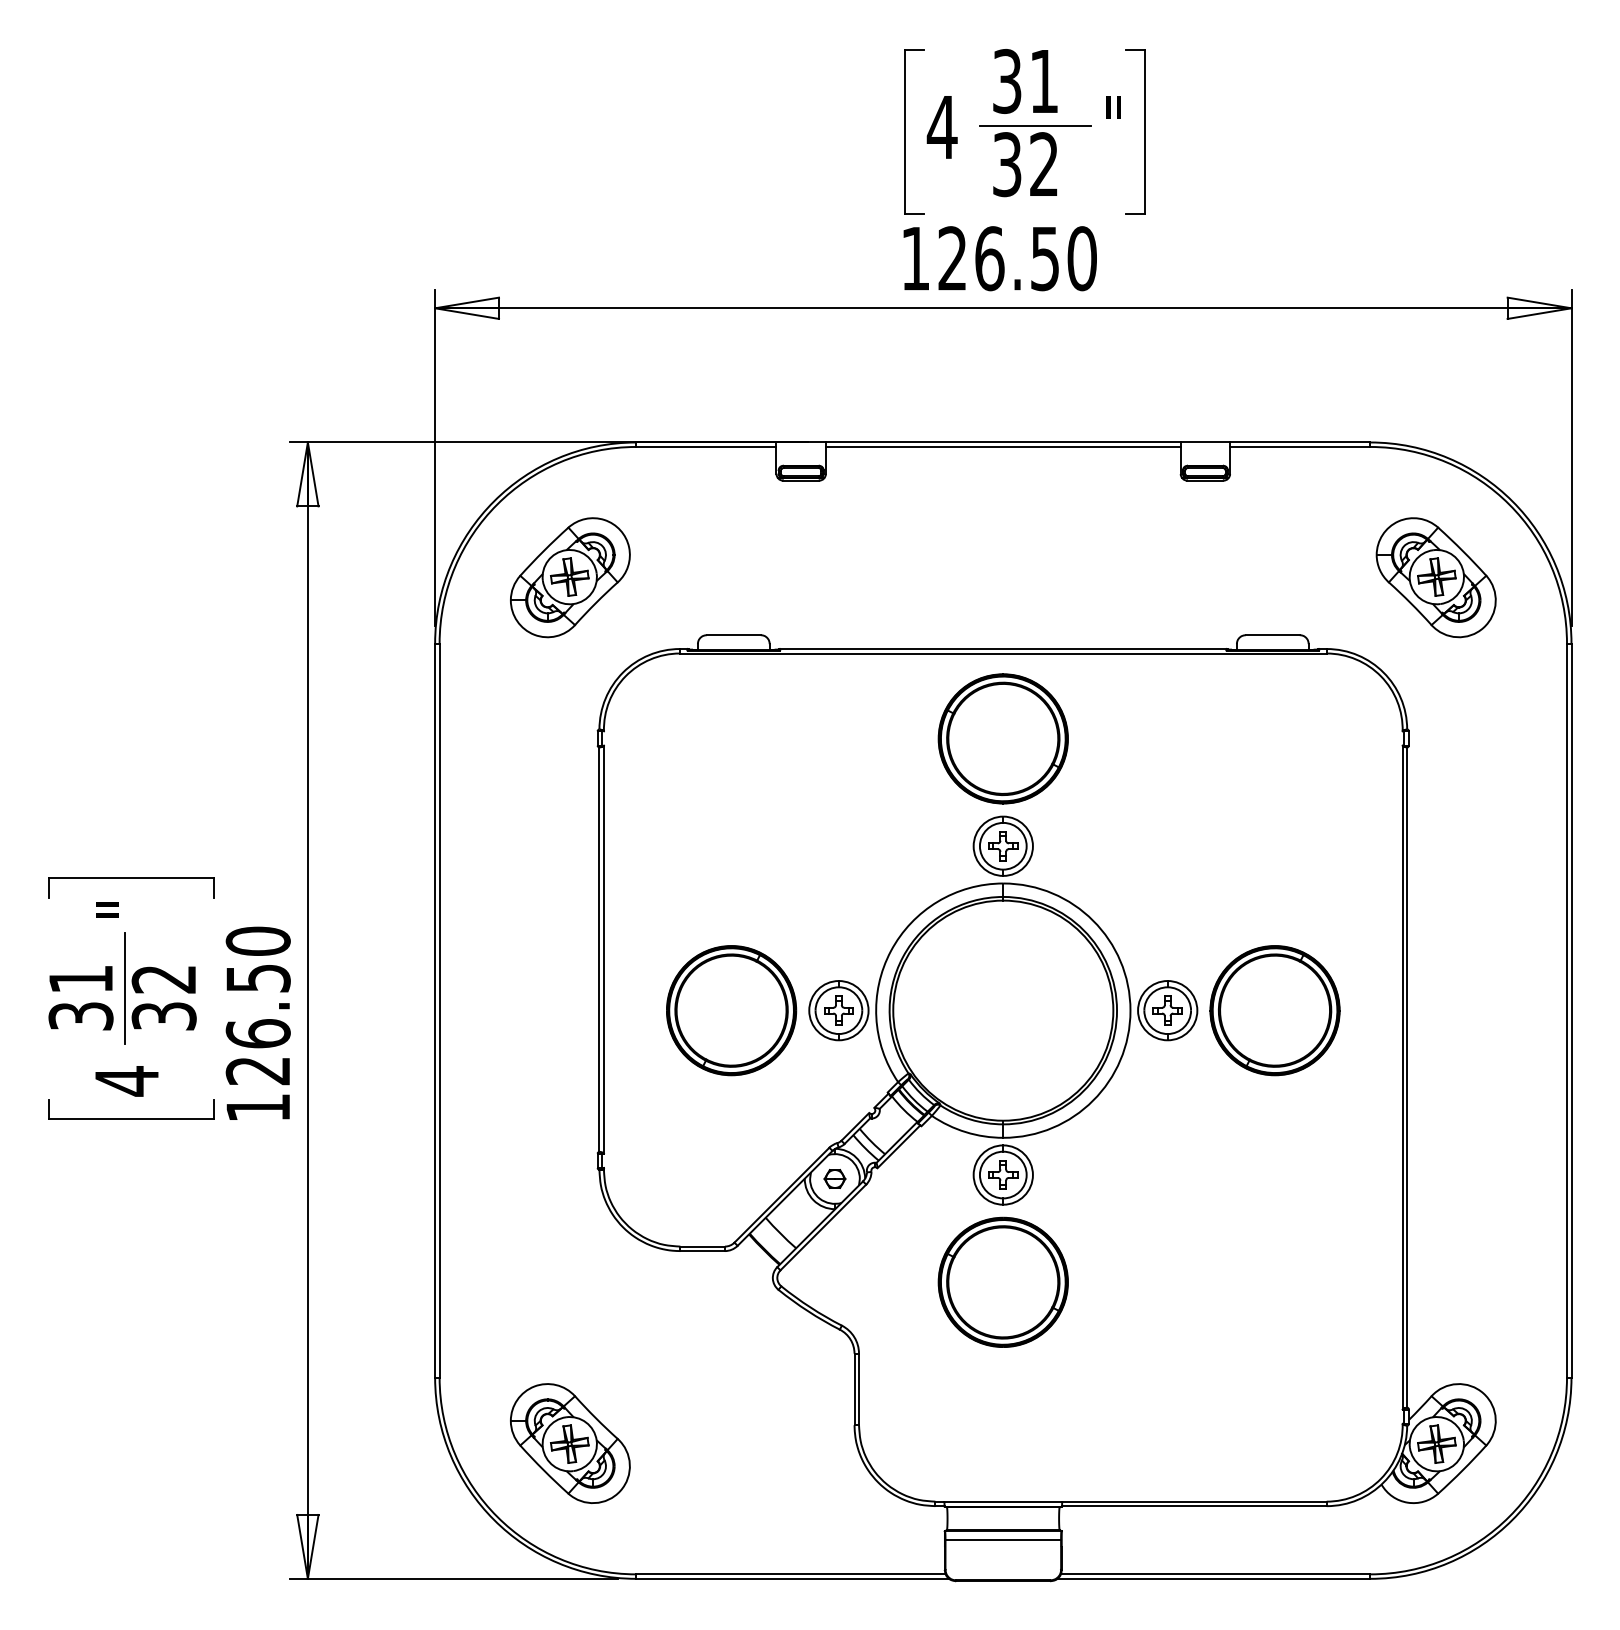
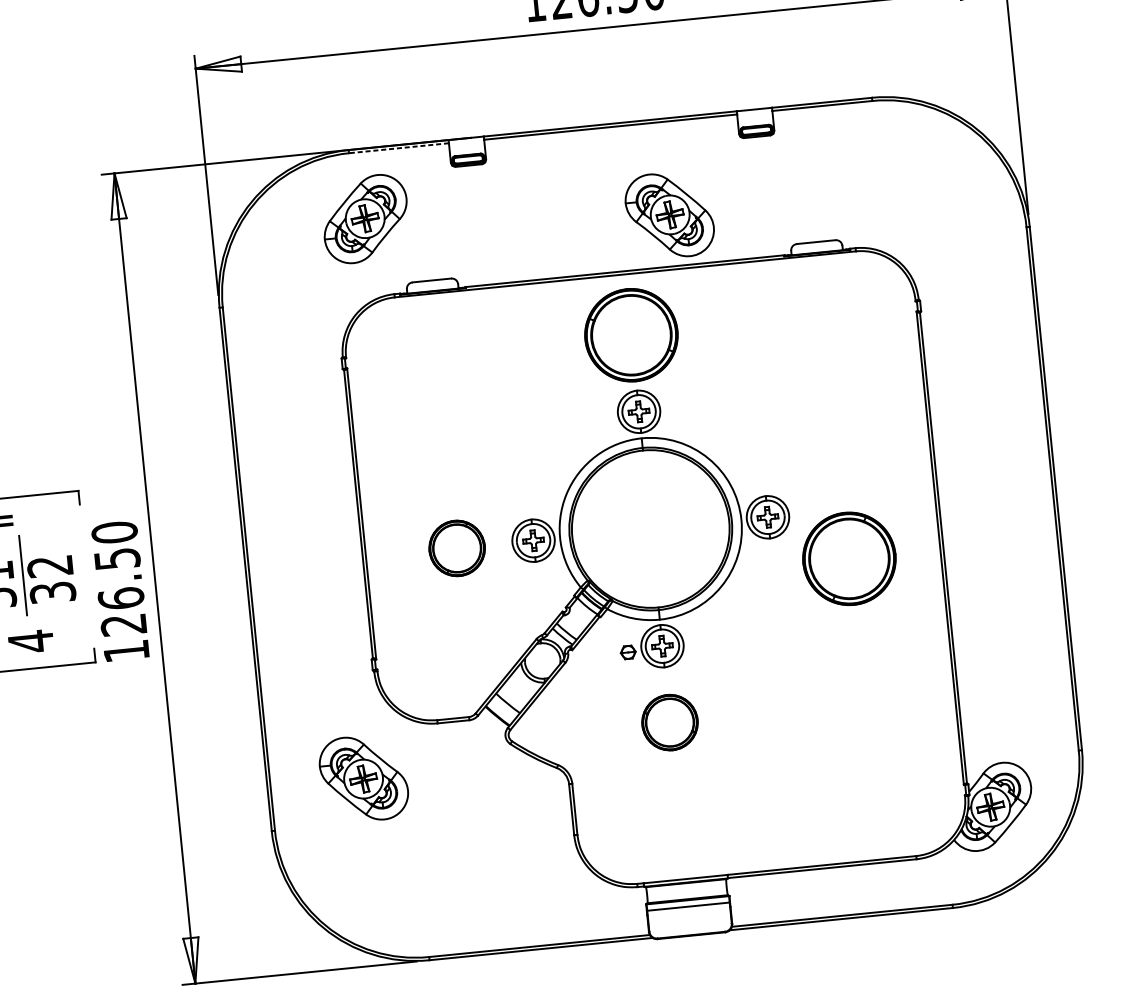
line: (705, 446) -> (398, 147), solid -> dashed
part: (570, 577) -> (365, 218), moved
part: (1435, 577) -> (669, 215), moved
part: (731, 1010) -> (456, 548), size x0.6
part: (1274, 1010) -> (849, 558), moved
part: (834, 1178) -> (627, 652), moved
part: (1002, 1281) -> (669, 722), size x0.6
part: (570, 1443) -> (364, 778), moved

